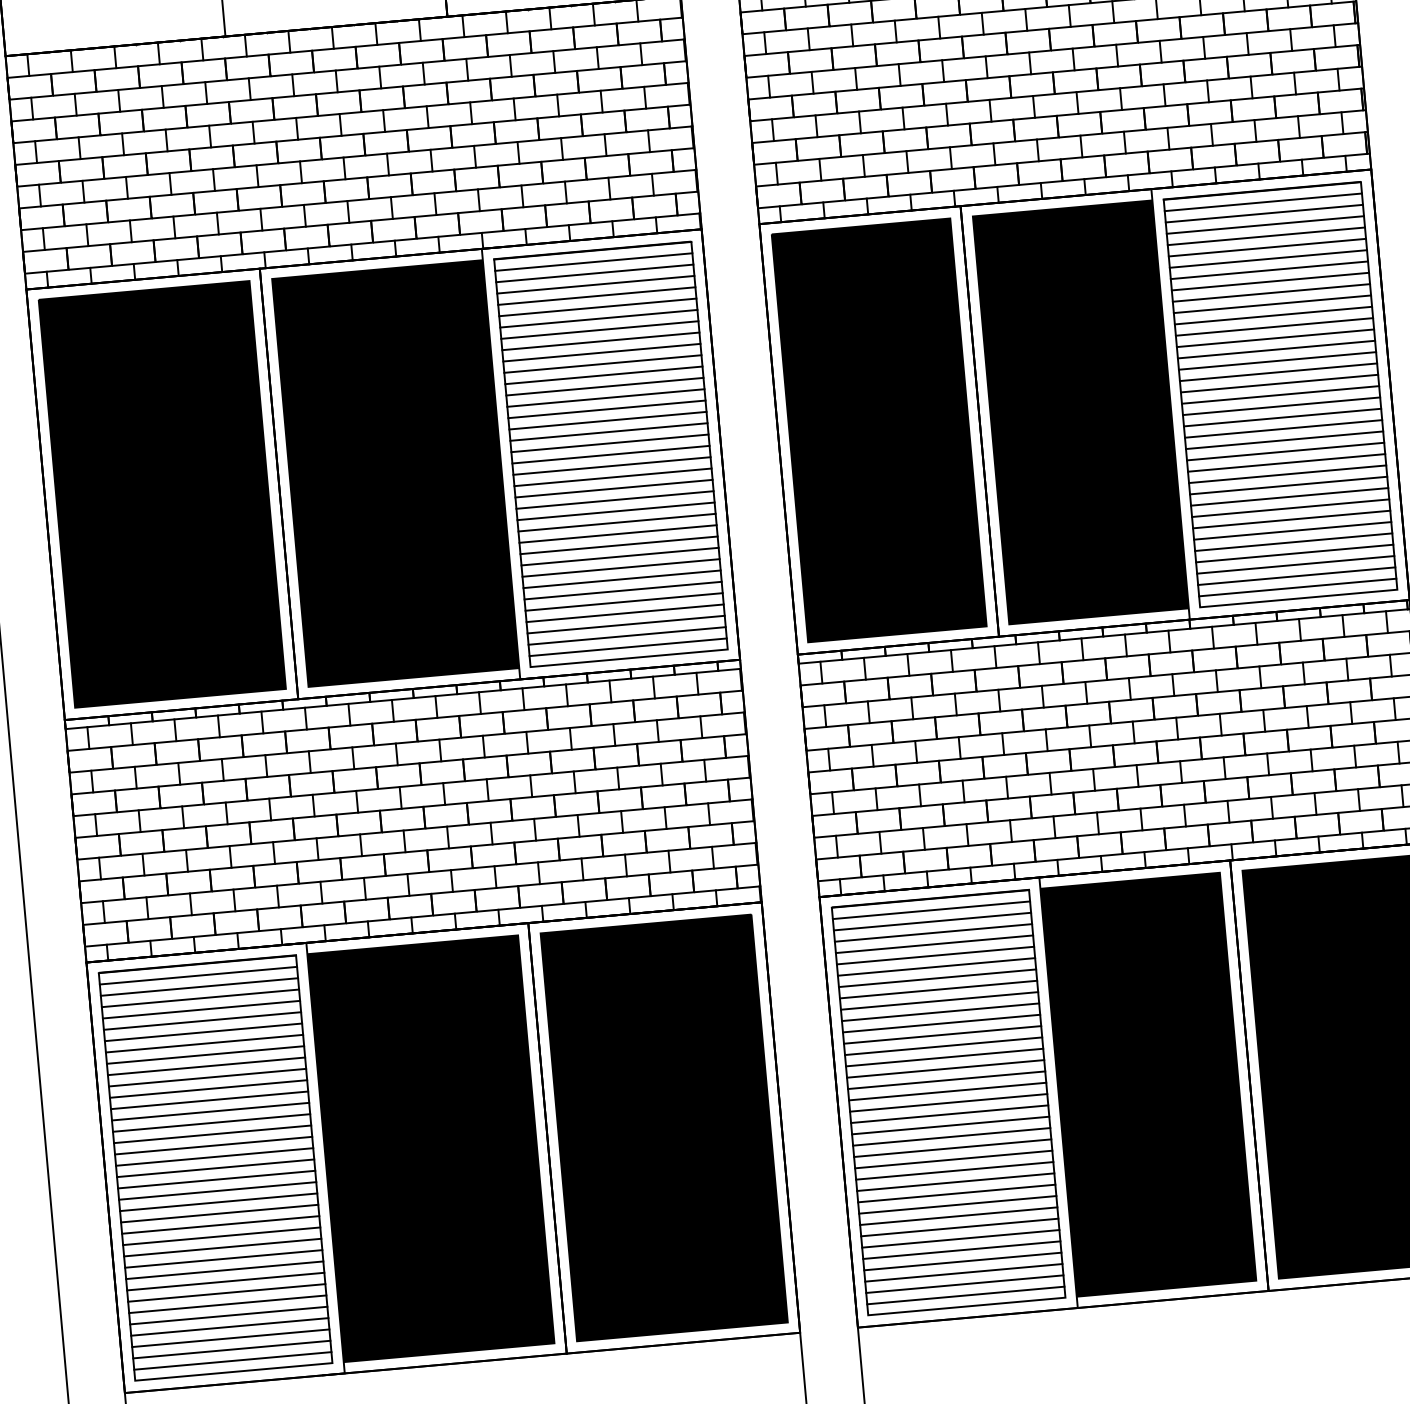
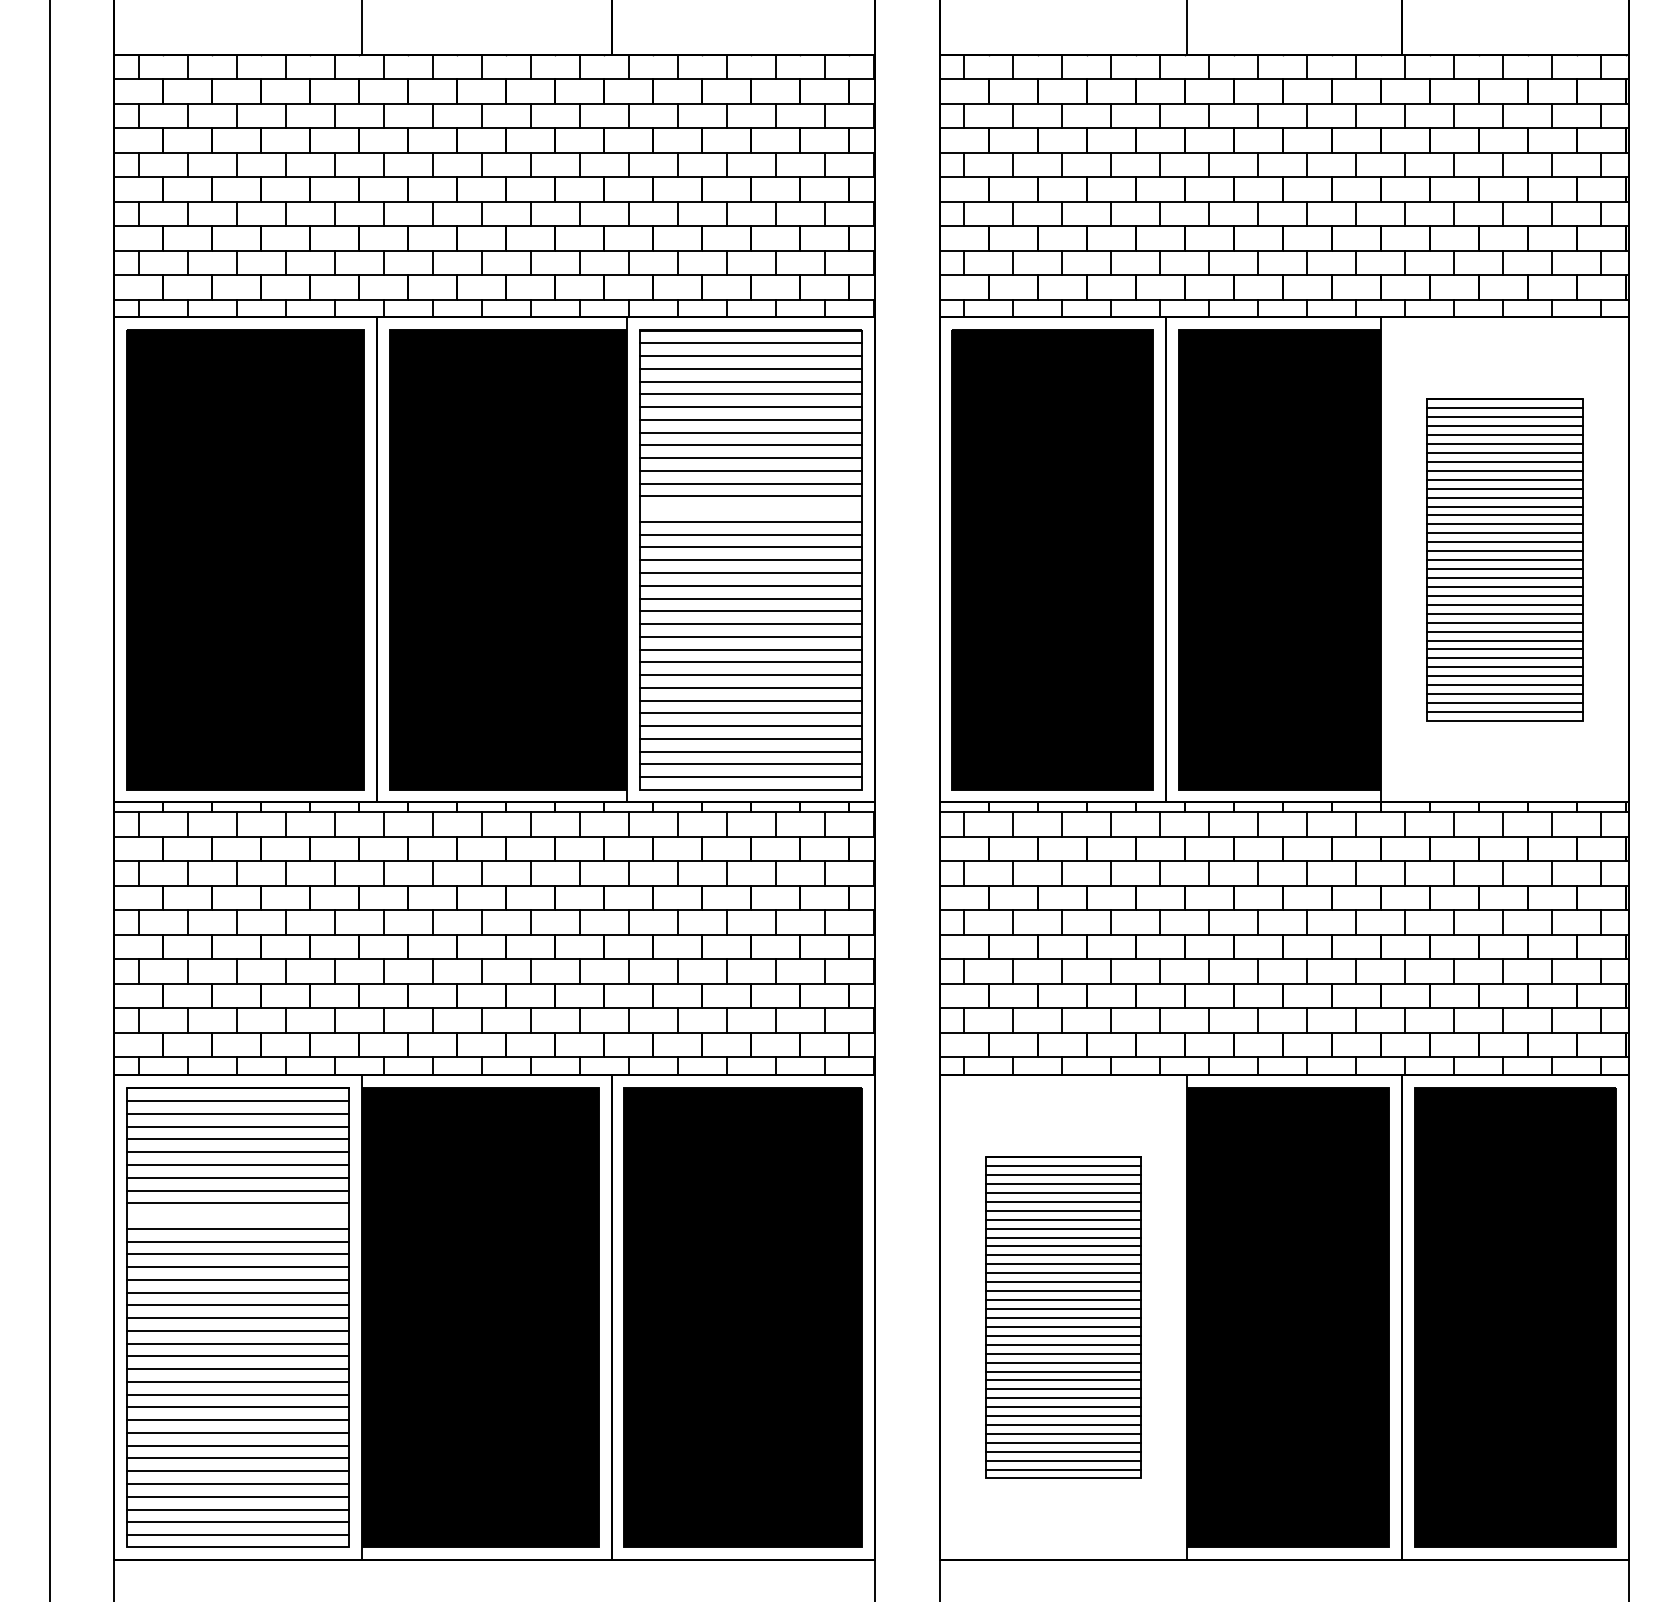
part: (1280, 394) -> (1504, 559), size x0.7
line: (606, 409) -> (750, 509), removed
line: (207, 1078) -> (237, 1216), removed
part: (947, 1102) -> (1062, 1317), size x0.7

